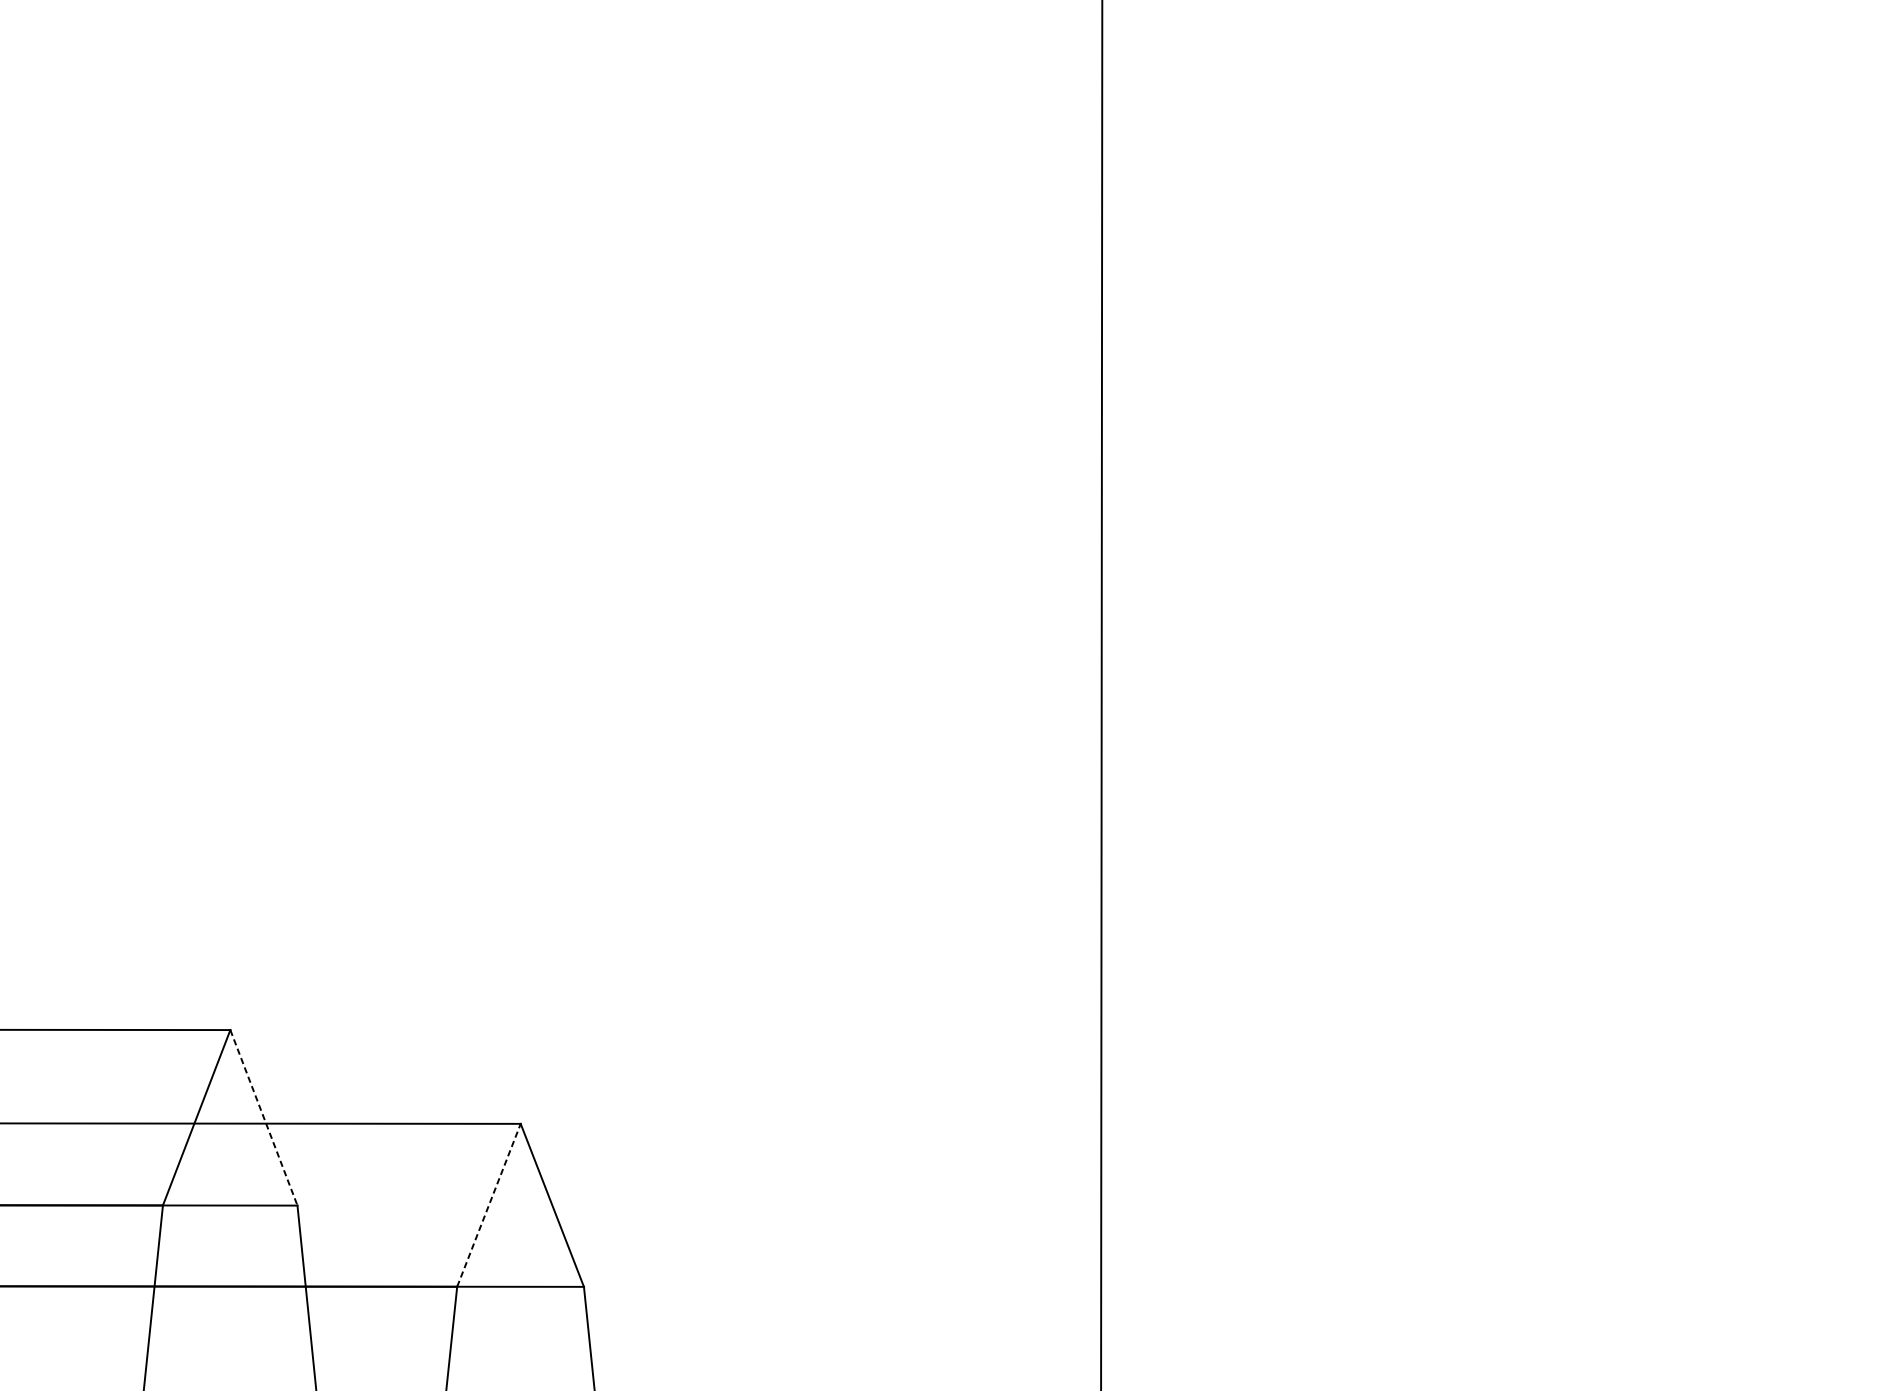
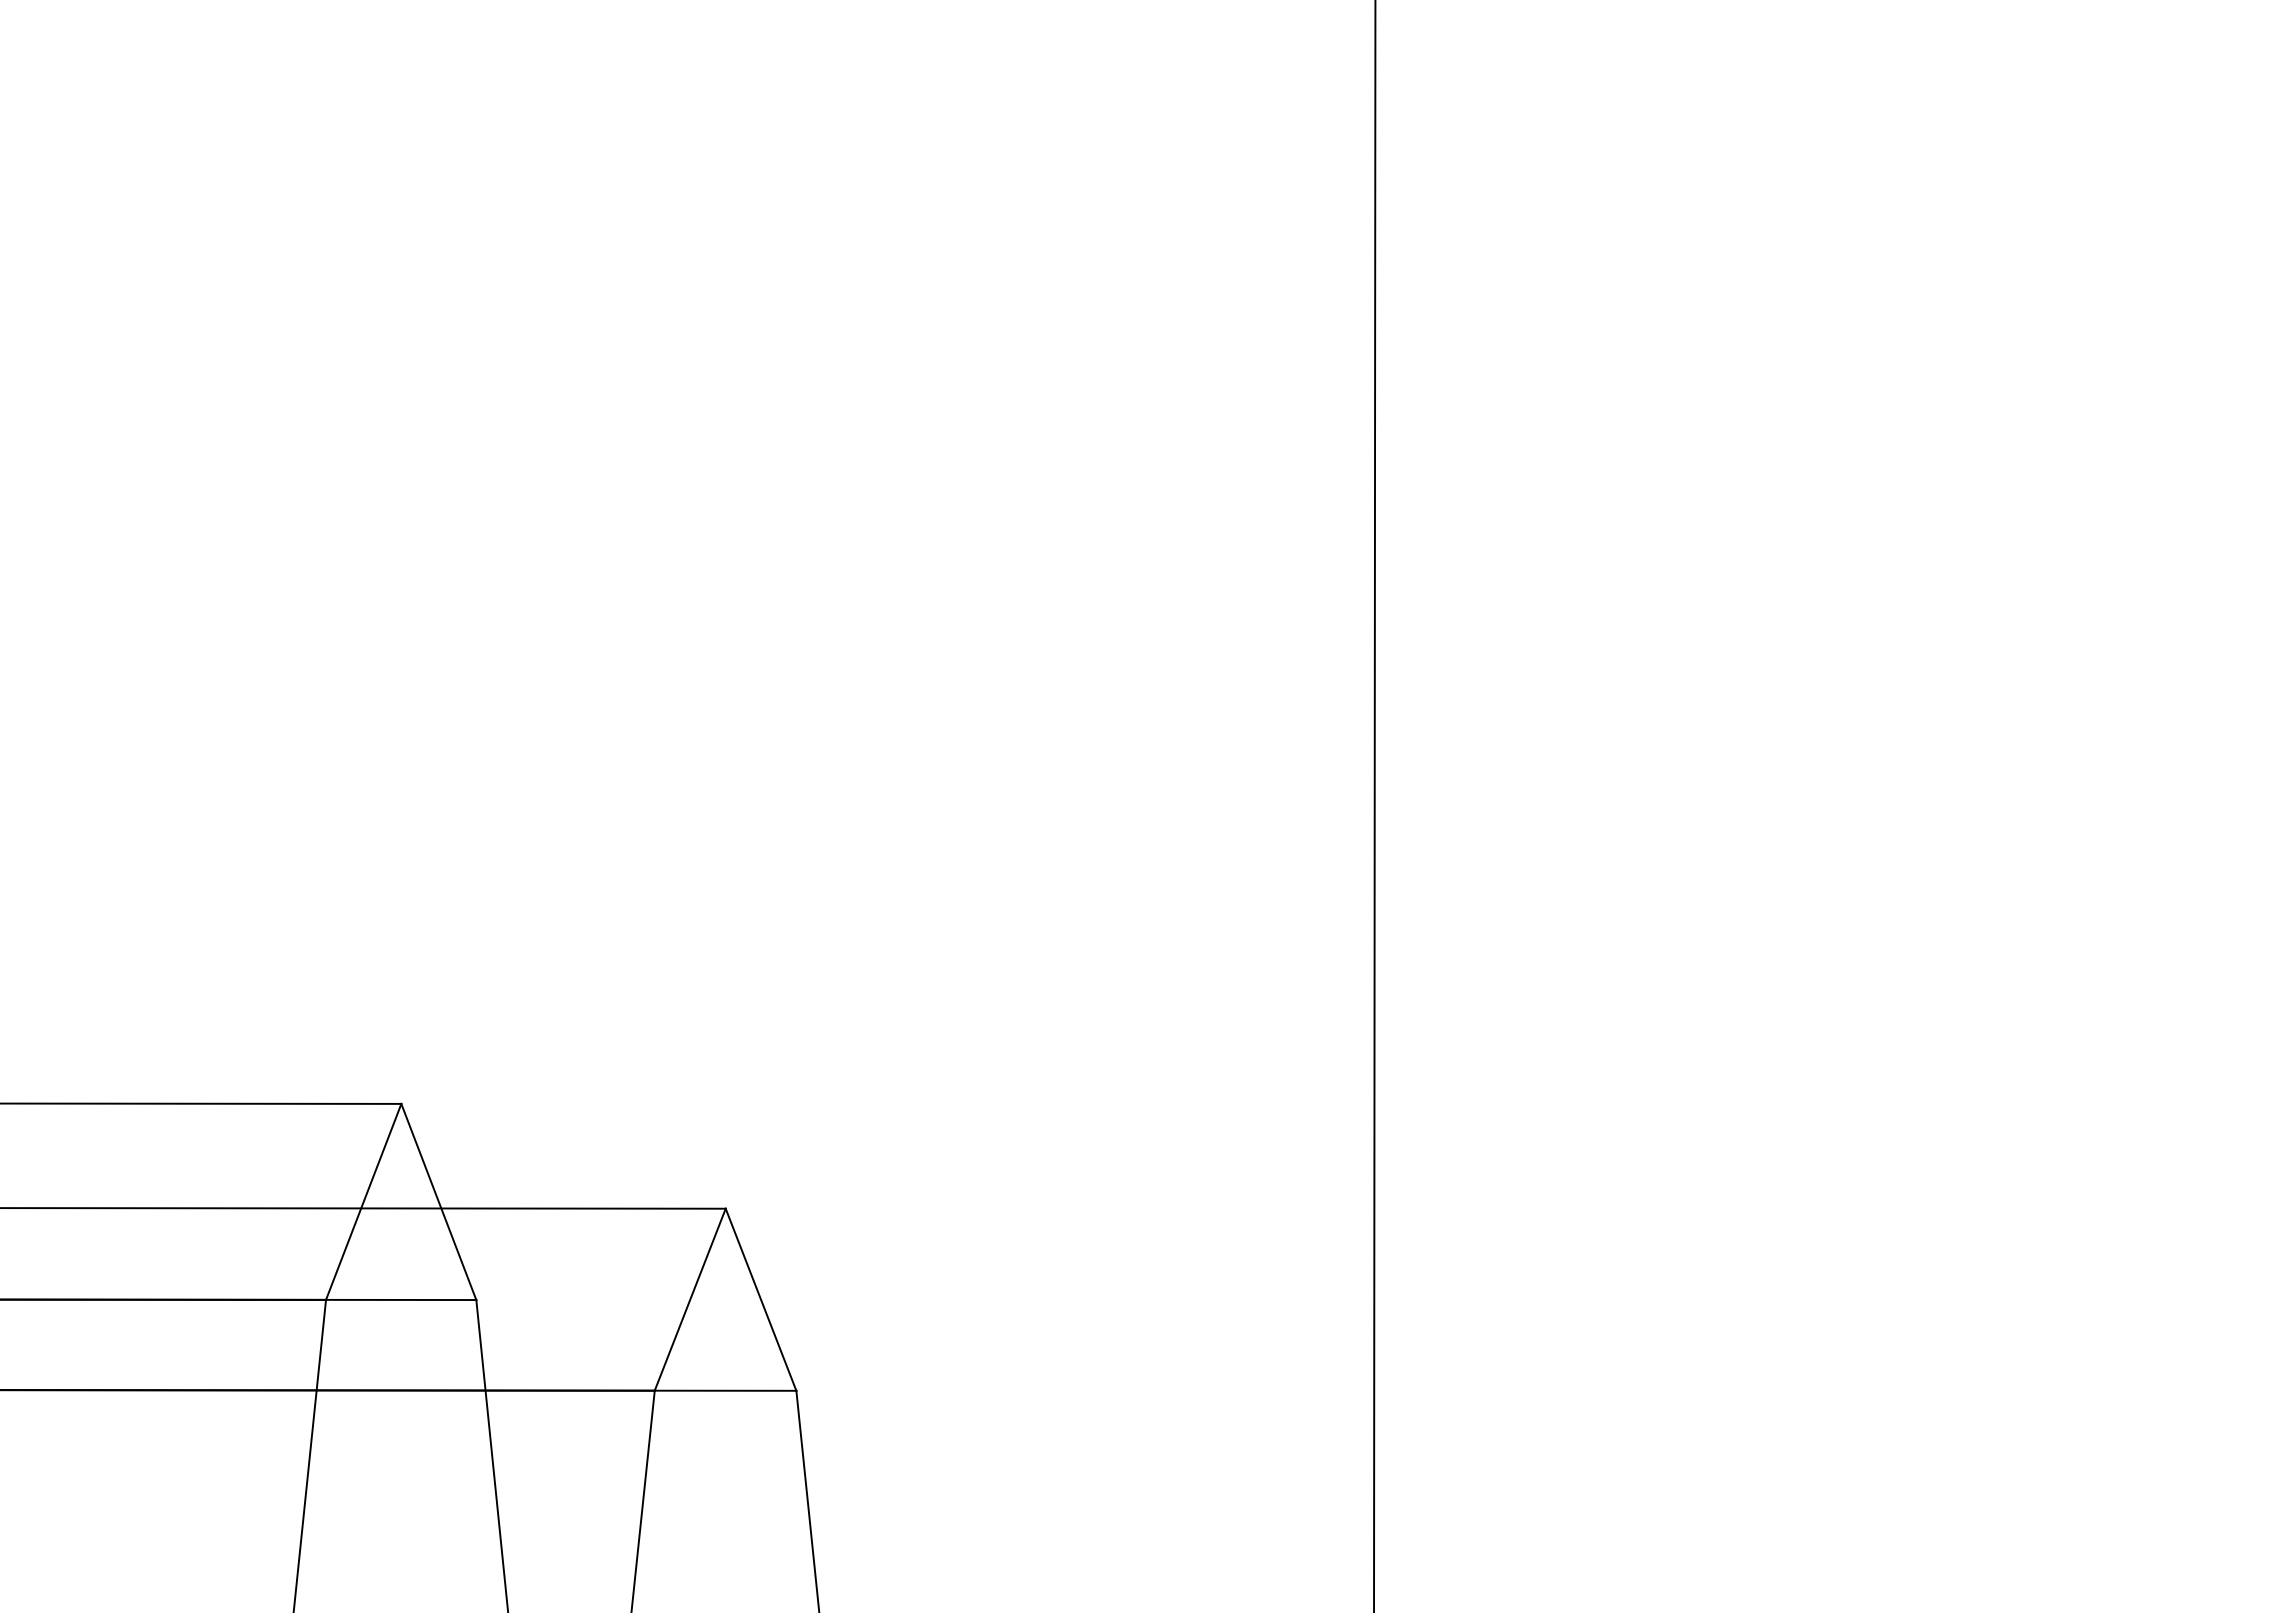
line: (263, 1117) -> (438, 1201), dashed -> solid
line: (489, 1205) -> (690, 1299), dashed -> solid

